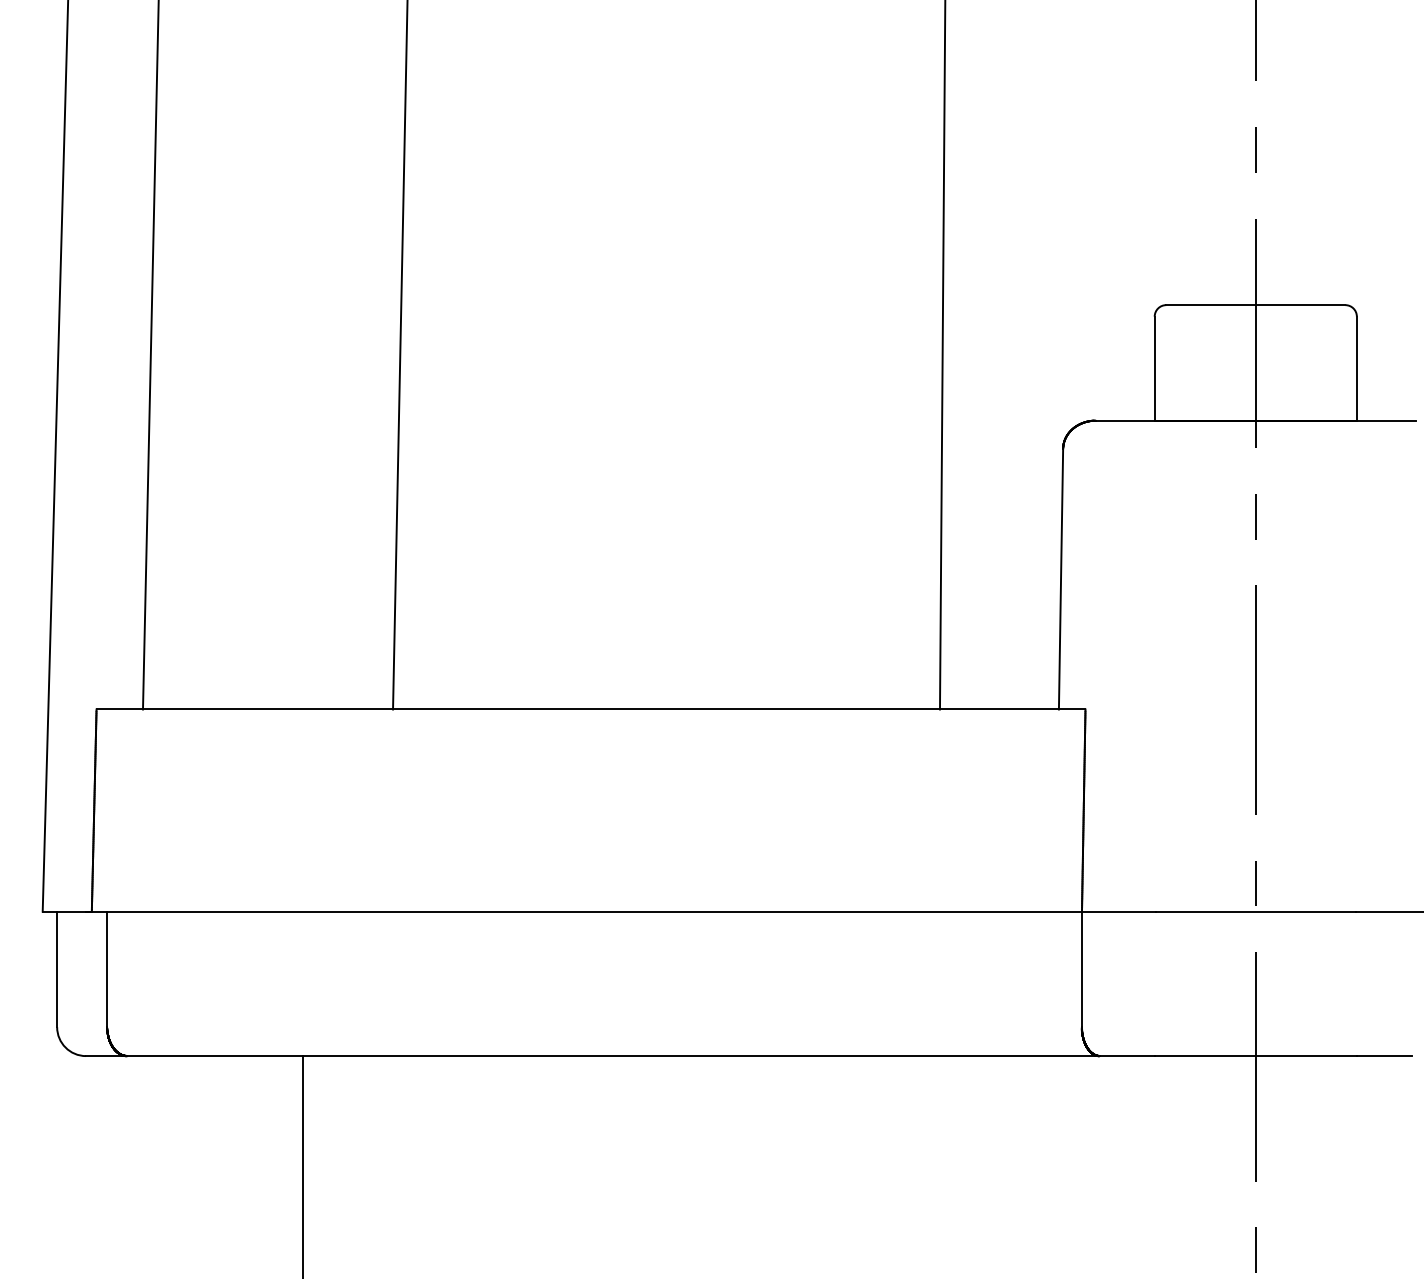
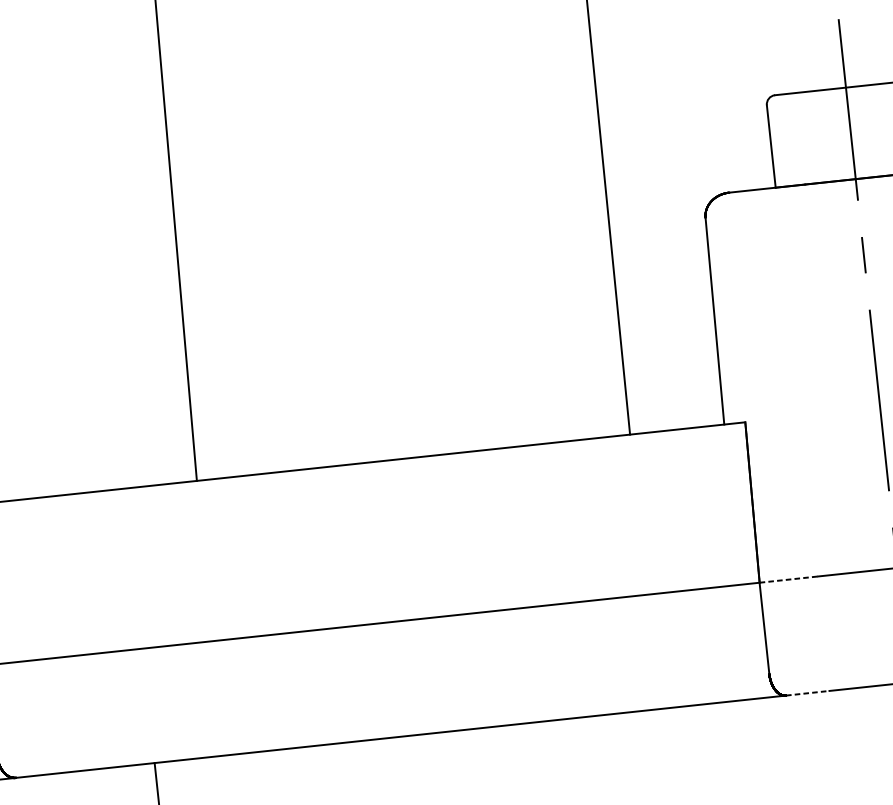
line: (1118, 911) -> (788, 579), solid -> dashed
line: (1127, 1056) -> (807, 693), solid -> dashed

